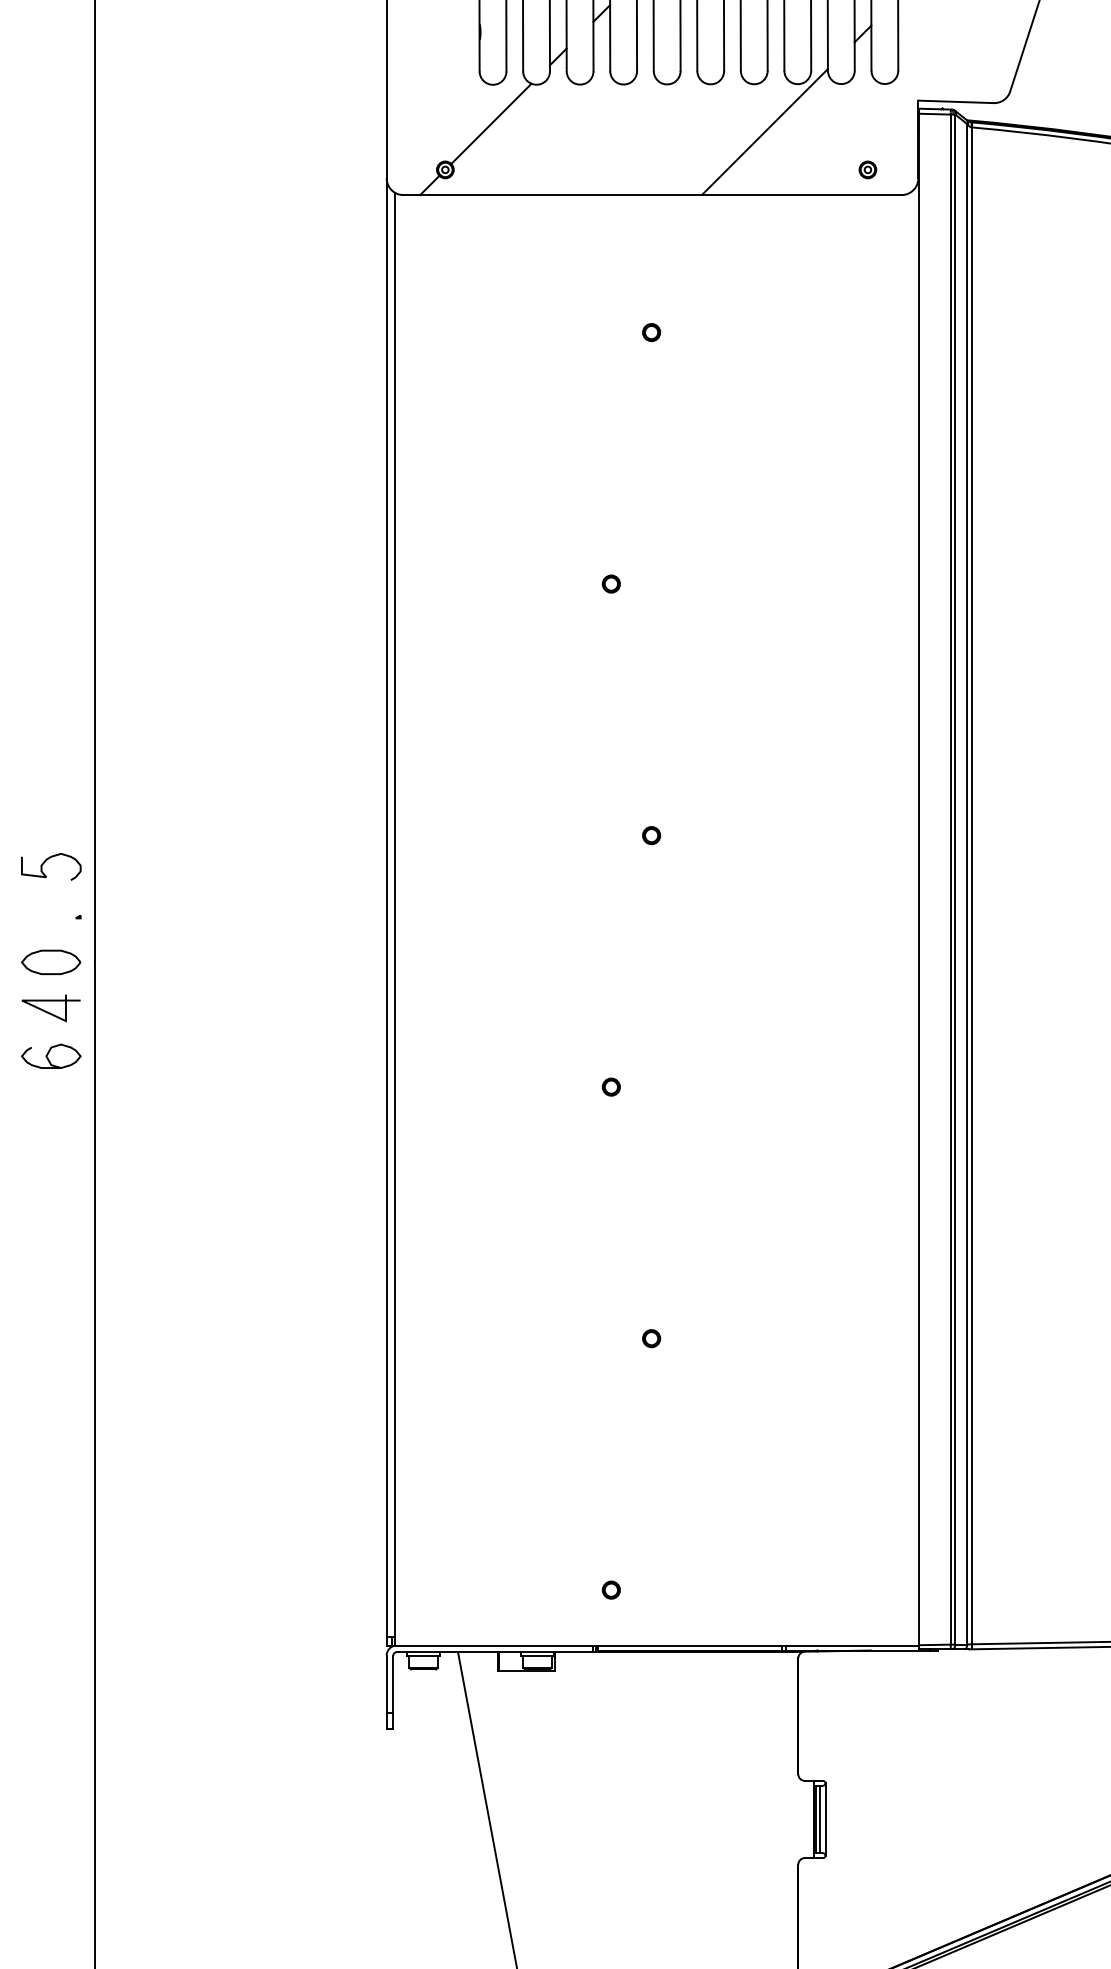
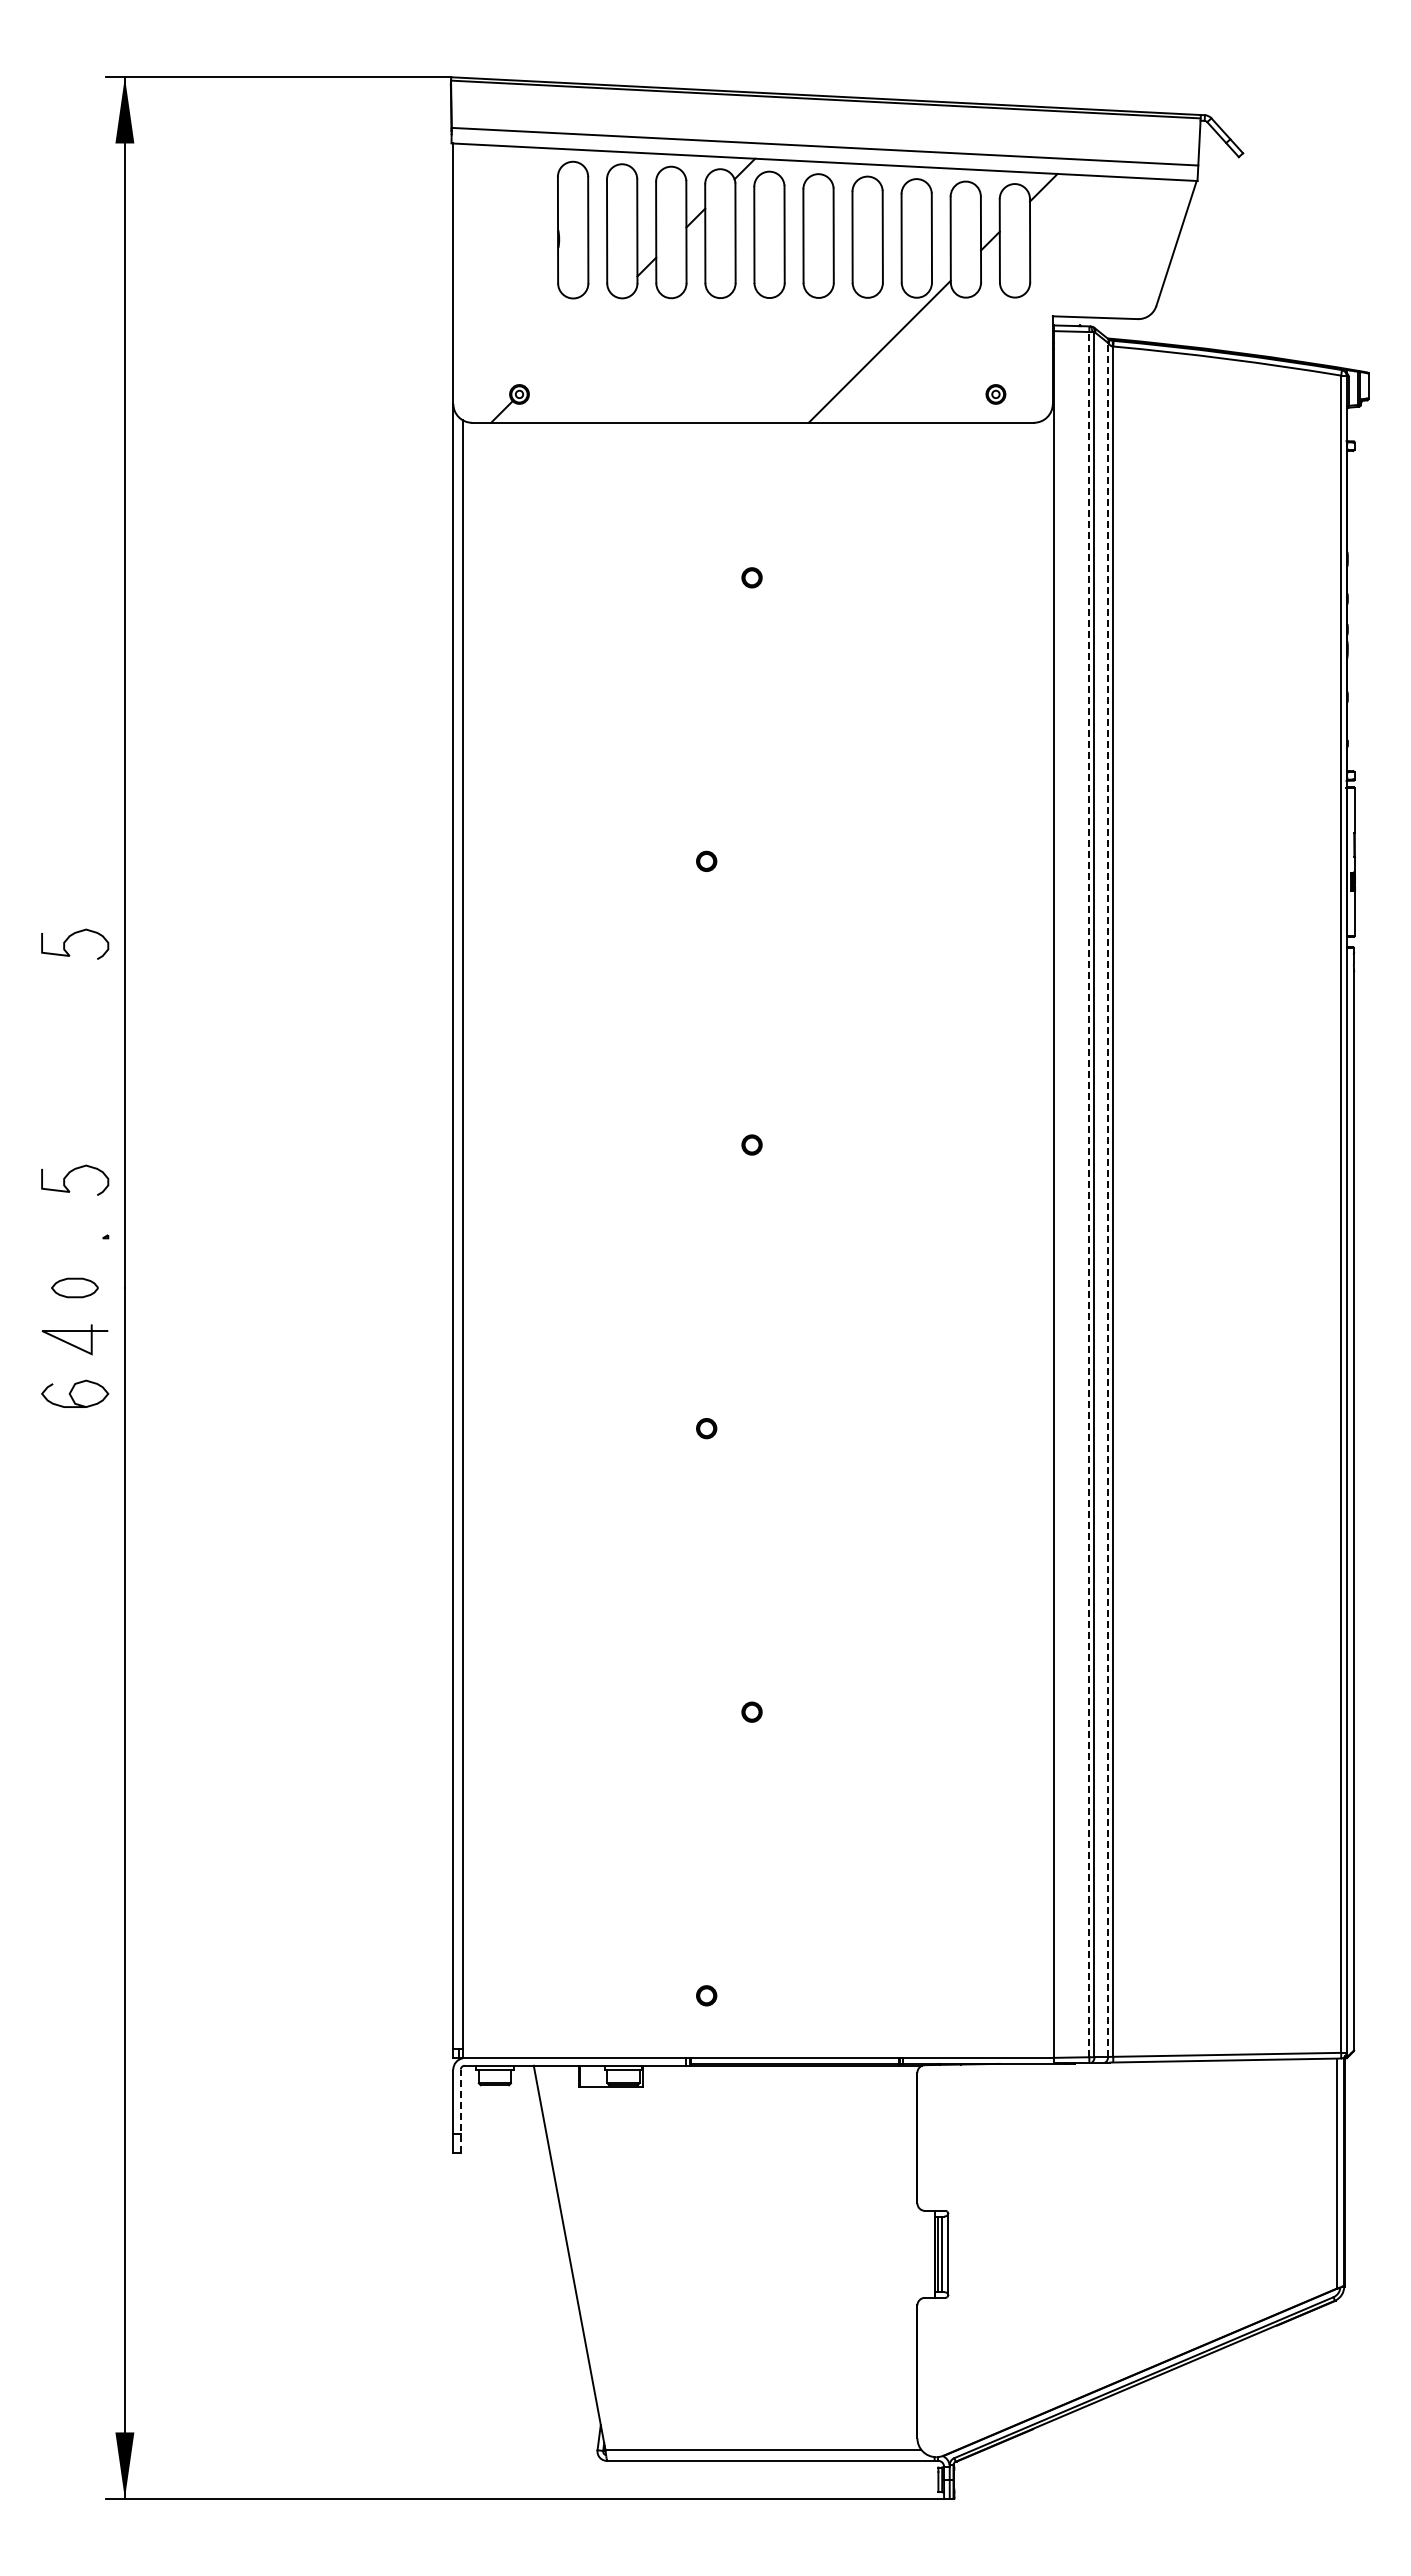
line: (491, 123) -> (571, 342), removed
curve: (48, 650) -> (71, 936), added
line: (950, 879) -> (1089, 1194), solid -> dashed
line: (967, 883) -> (1108, 1199), solid -> dashed
part: (50, 961) -> (74, 1287), size x0.7
line: (393, 1692) -> (460, 2111), solid -> dashed

